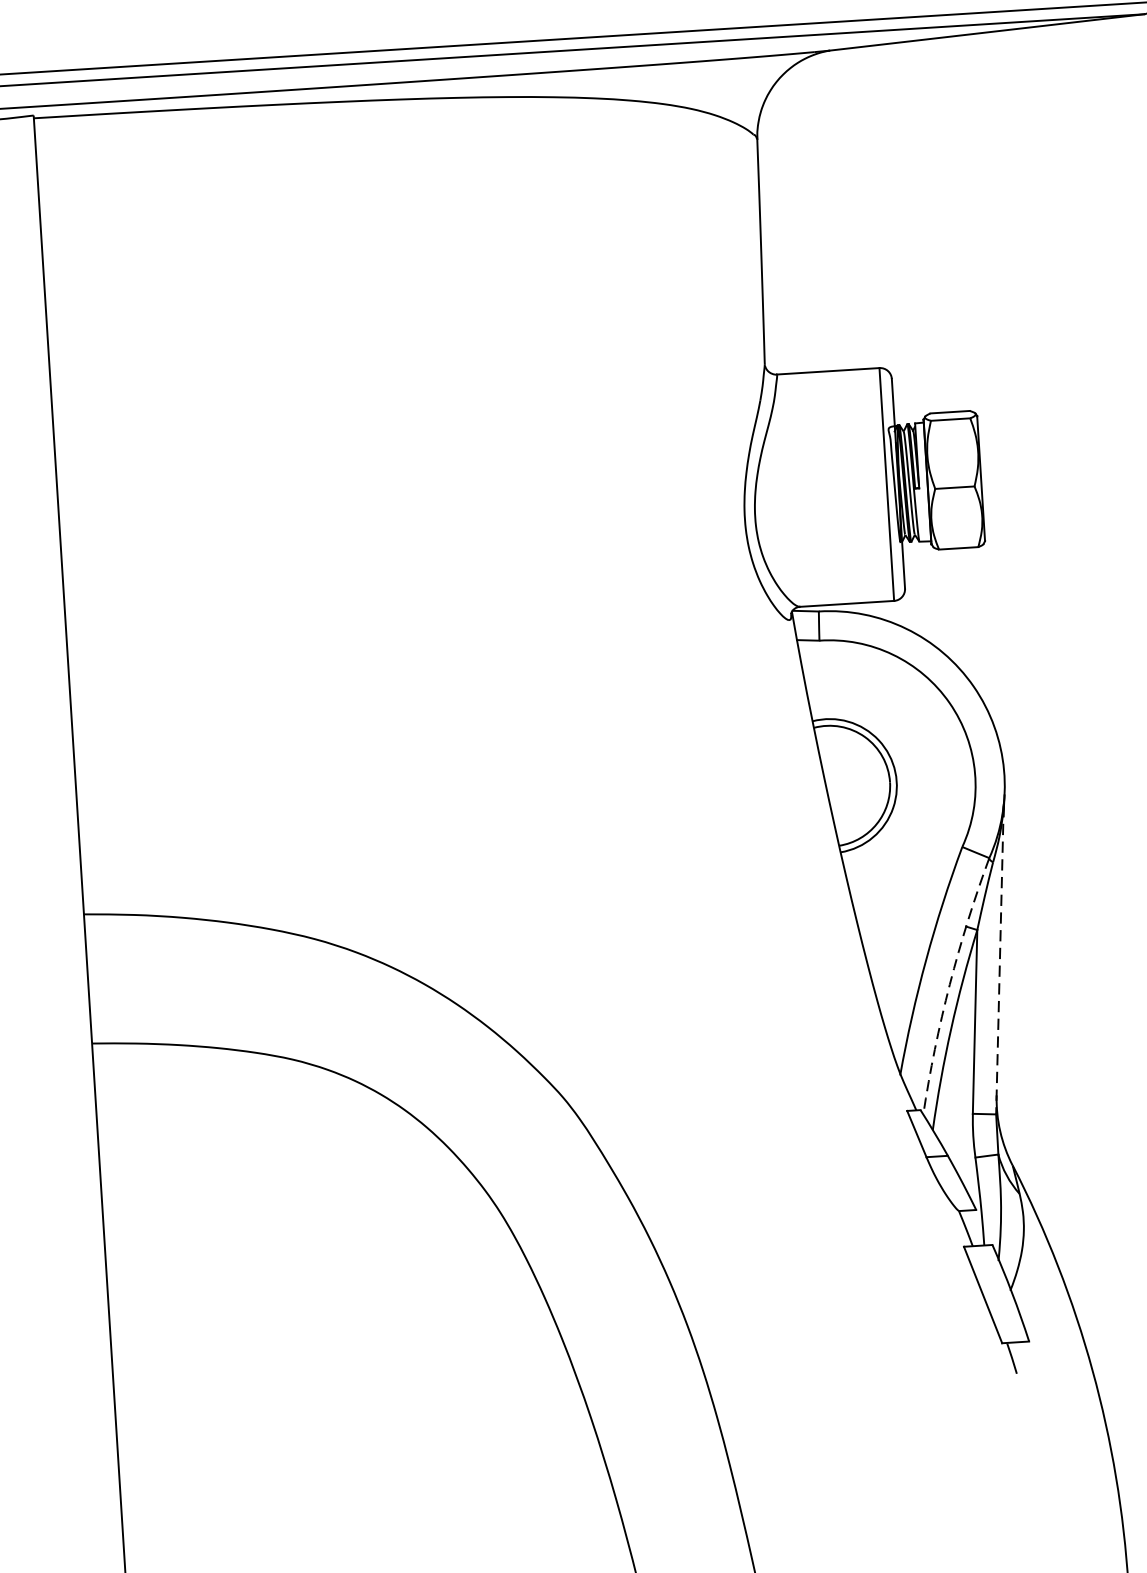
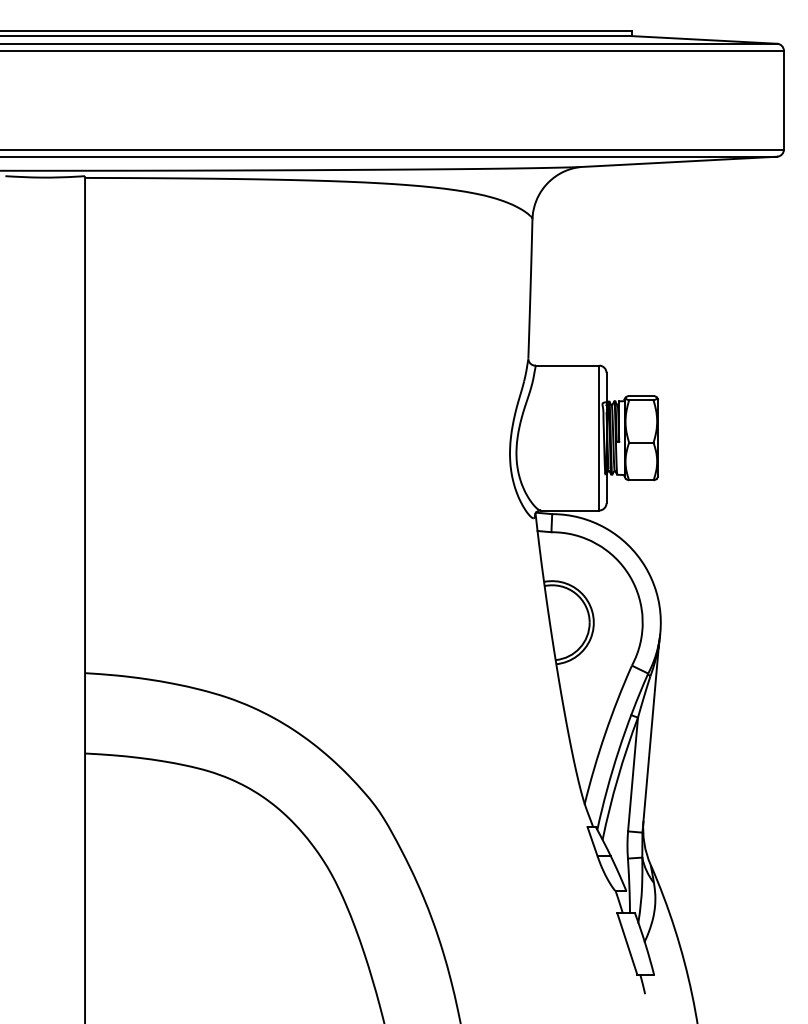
line: (999, 960) -> (650, 737), dashed -> solid
arc: (949, 984) -> (618, 750), dashed -> solid

